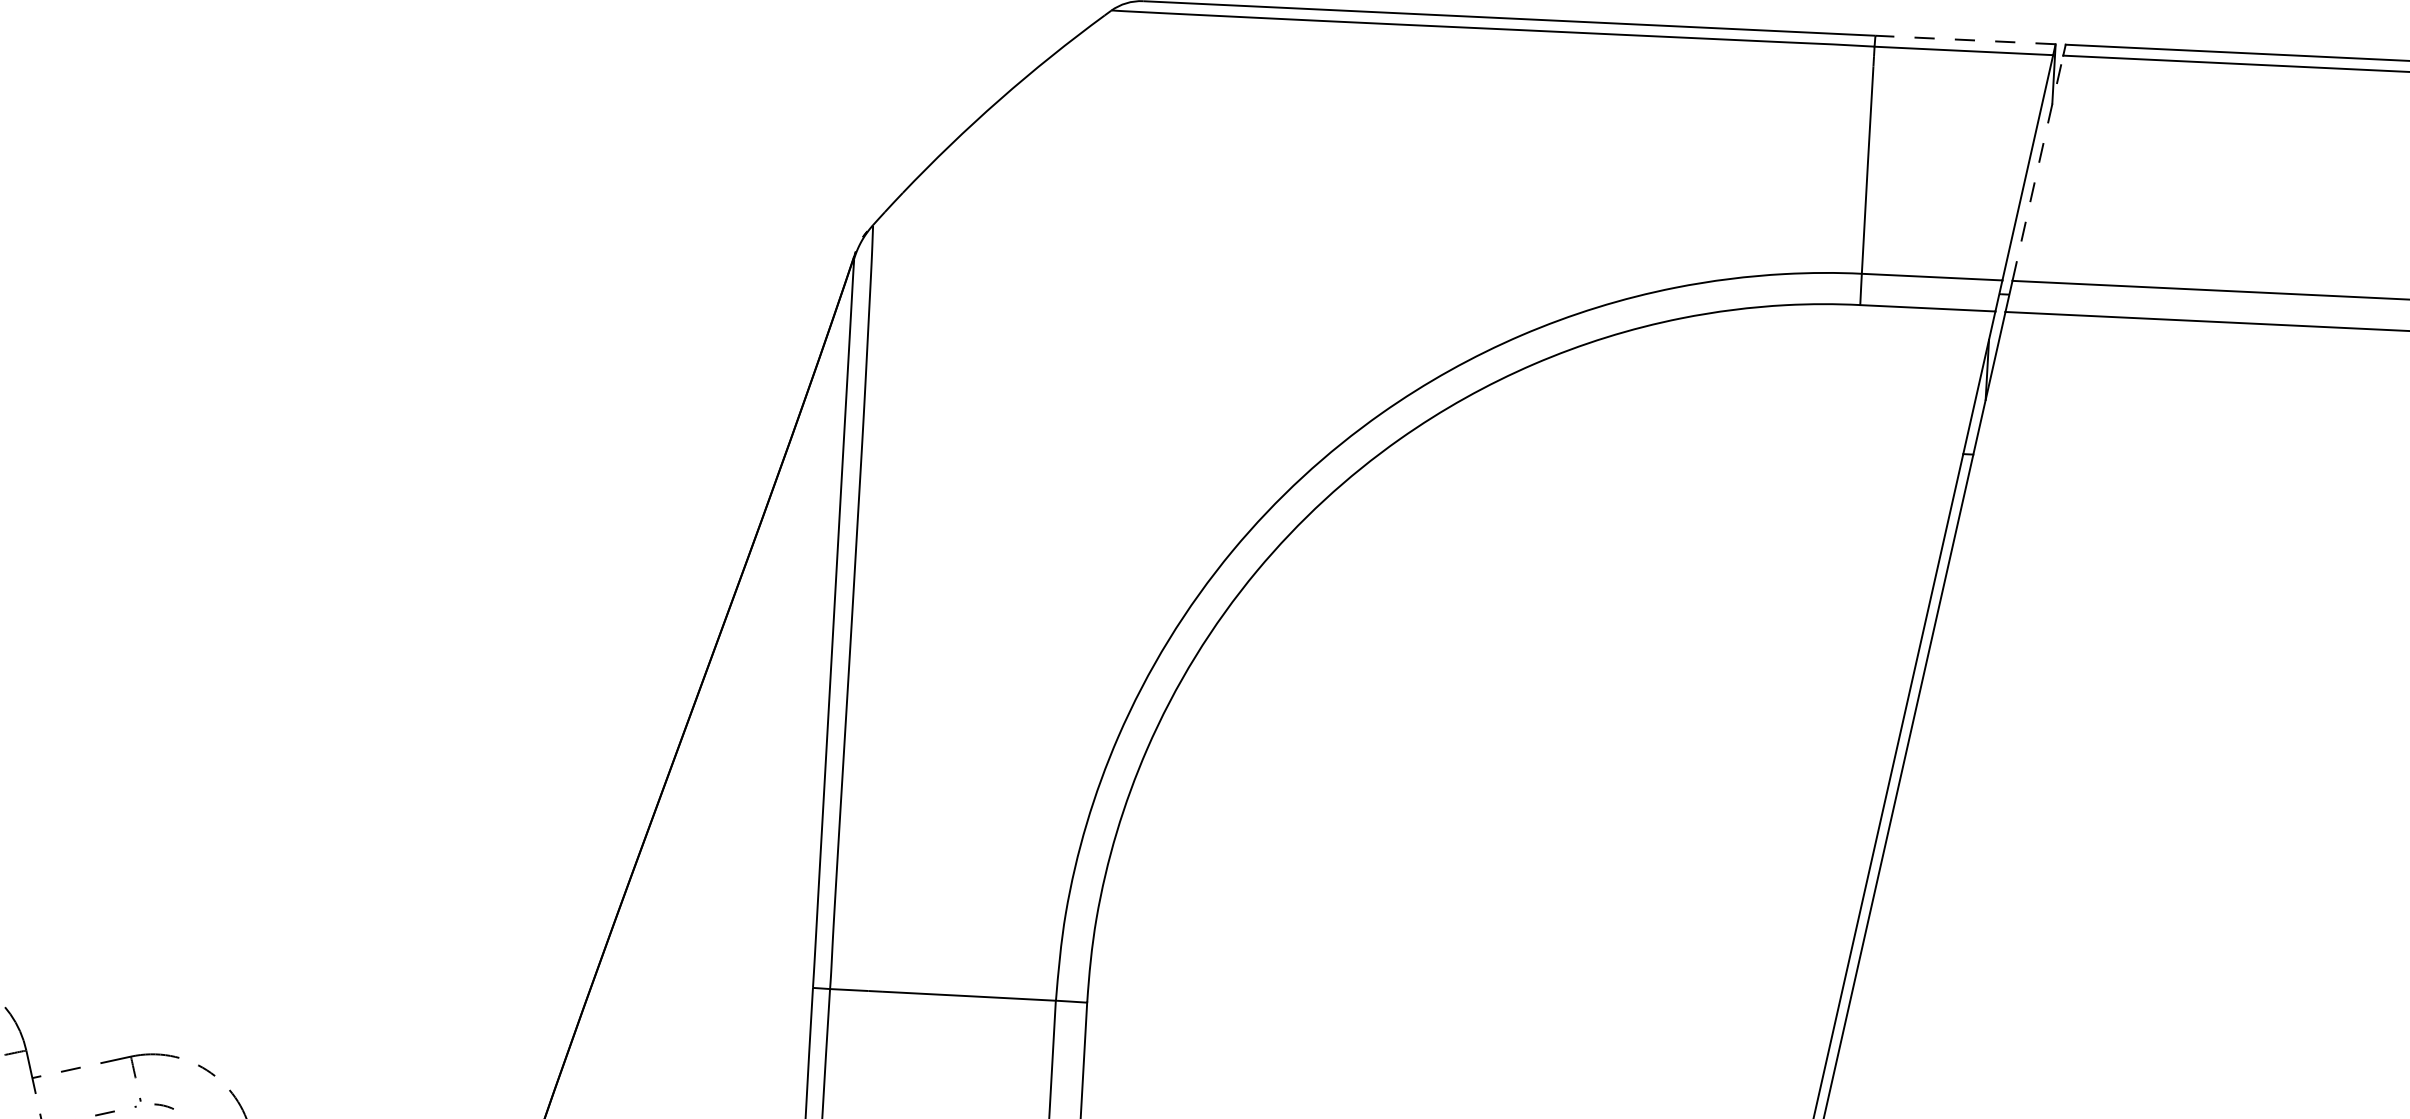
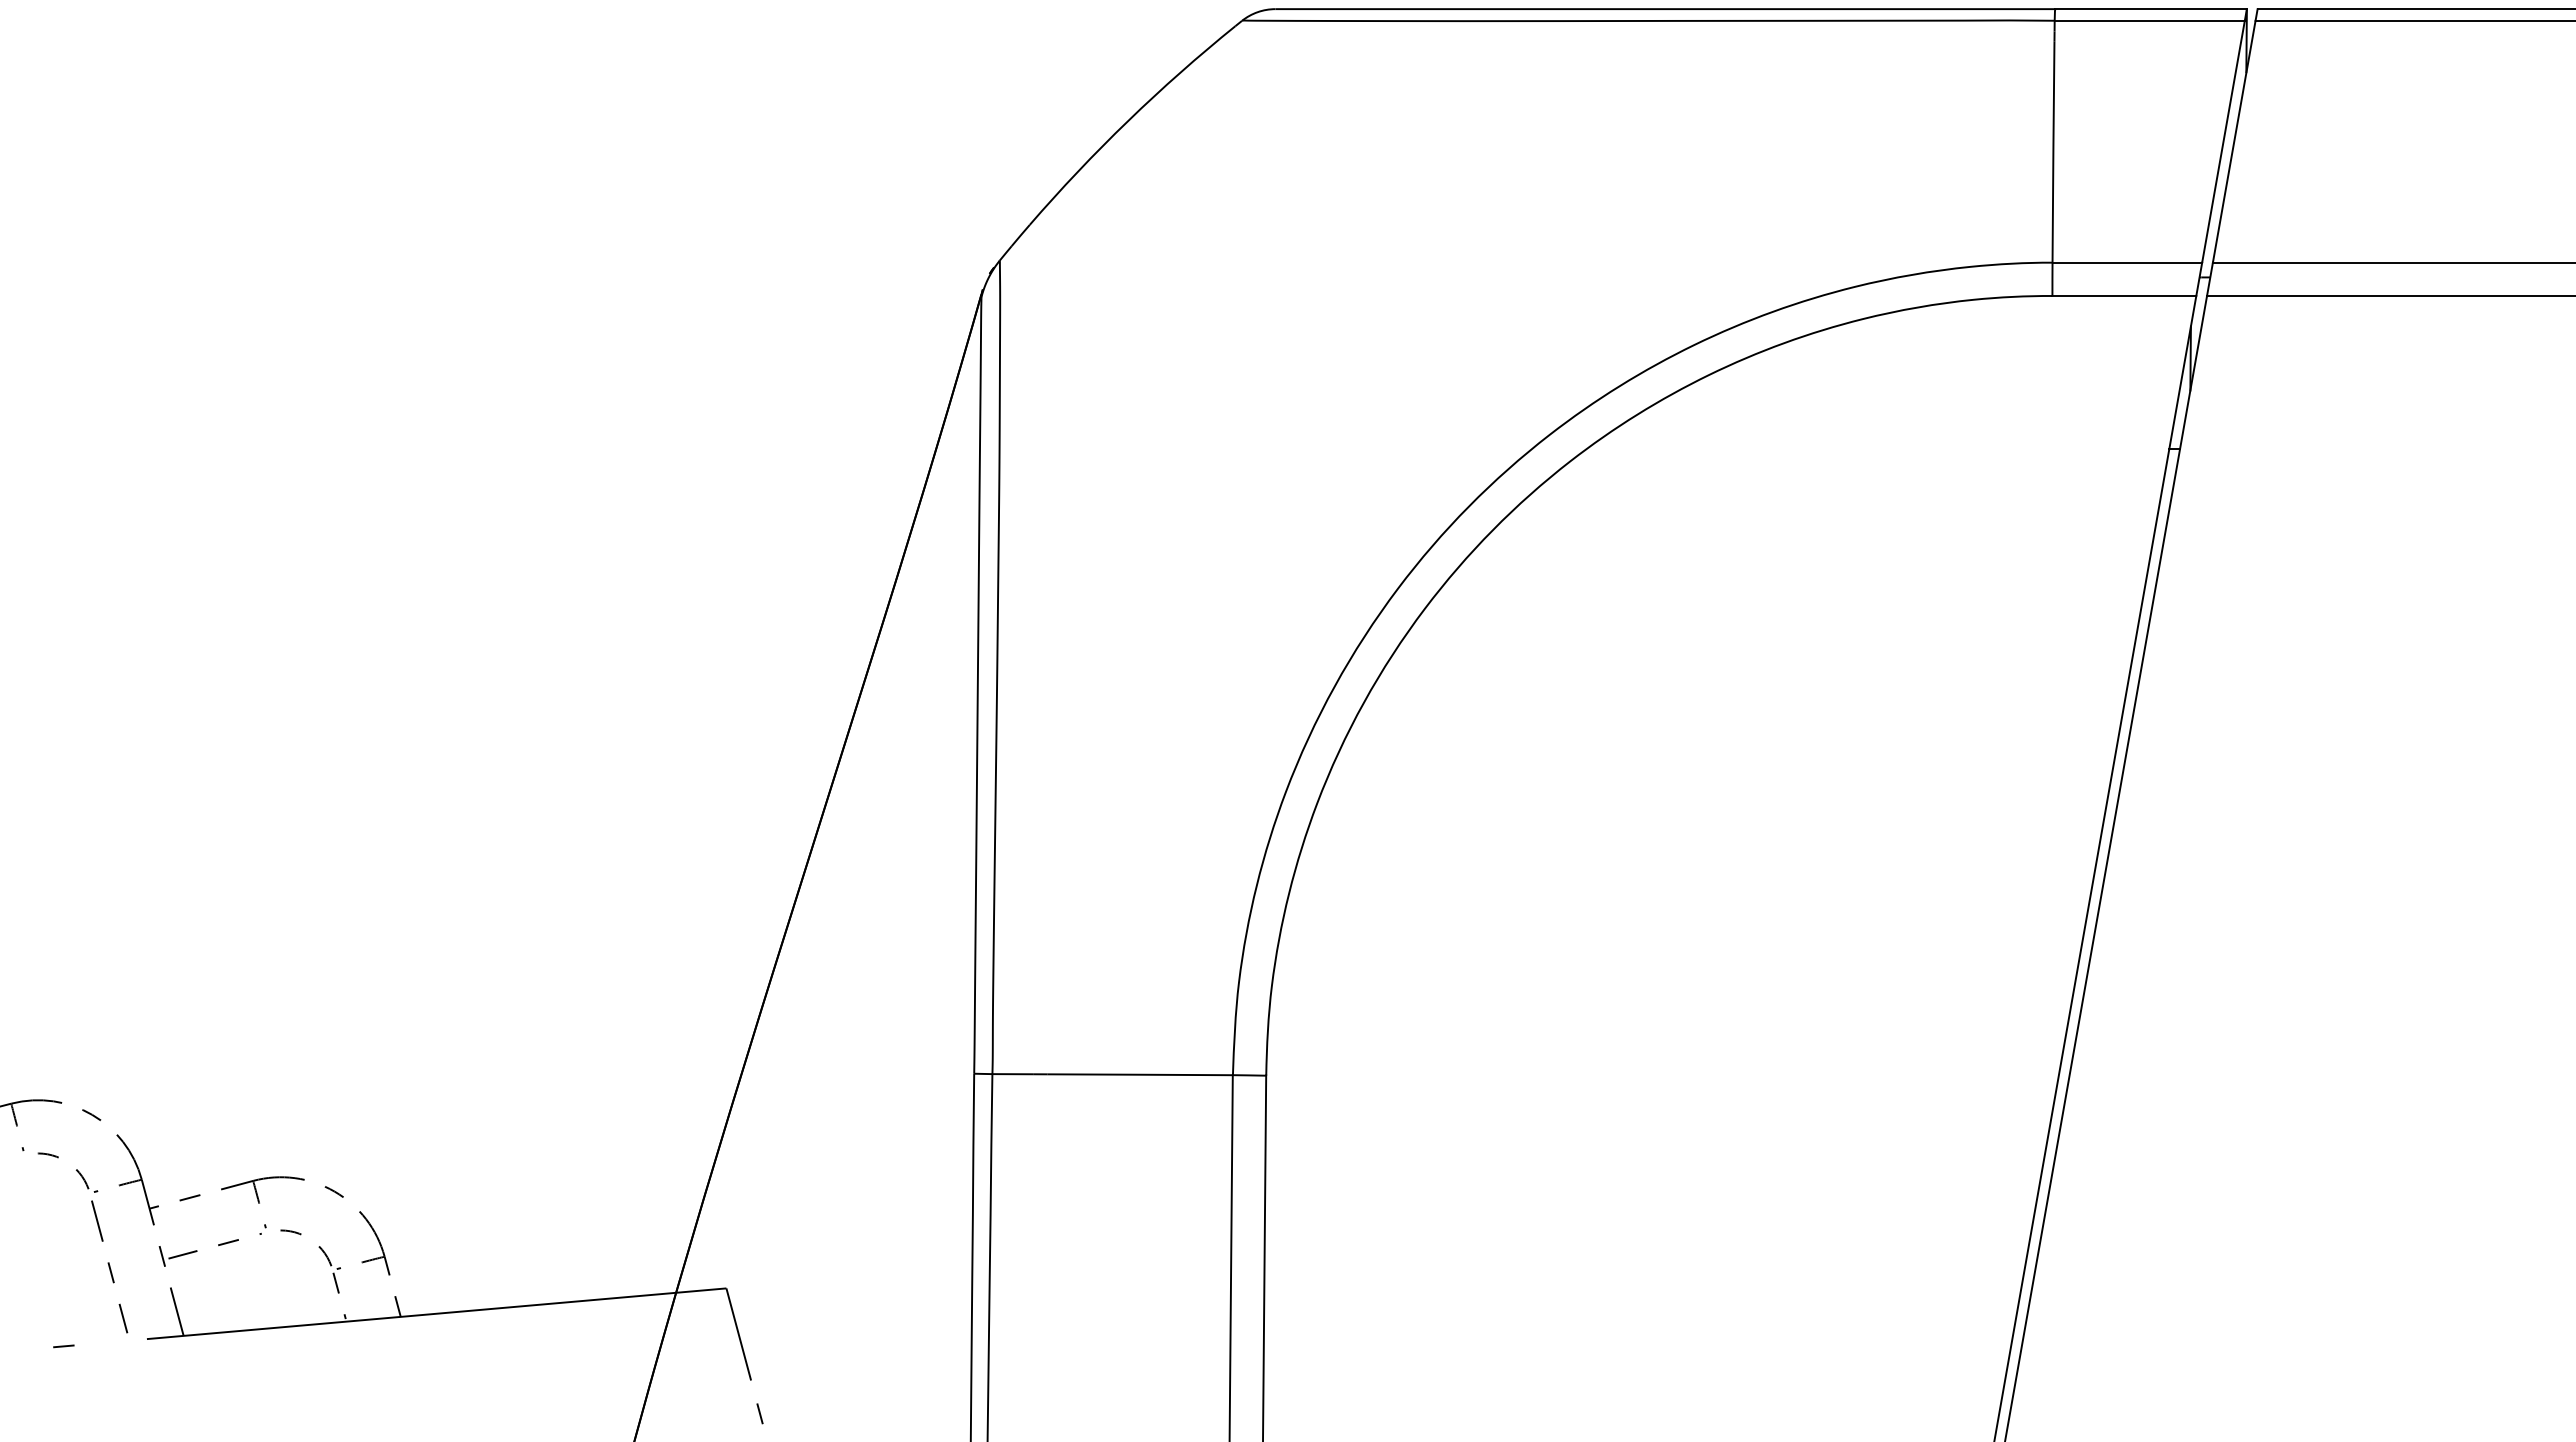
line: (1966, 40) -> (2151, 9), dashed -> solid
line: (2038, 168) -> (2234, 141), dashed -> solid

